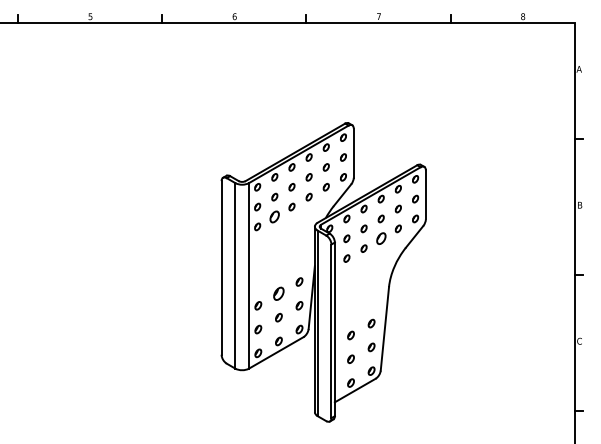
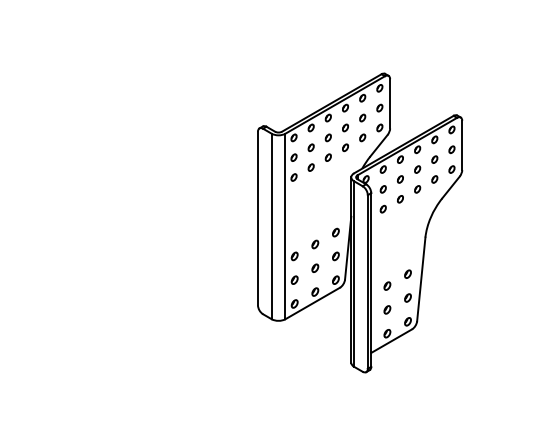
part: (274, 216) -> (310, 167), size x0.62
part: (380, 238) -> (416, 189), size x0.62
part: (278, 293) -> (314, 244), size x0.62

